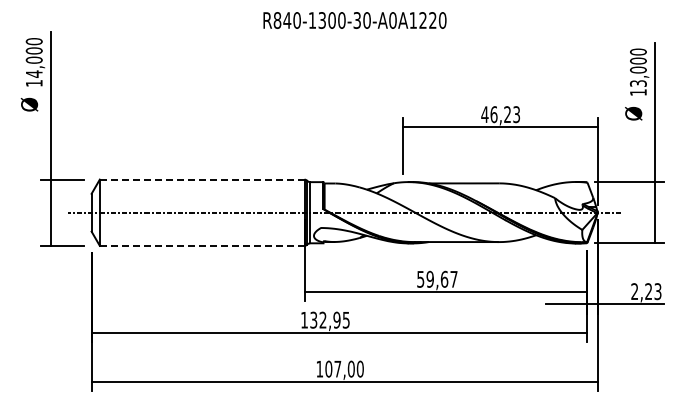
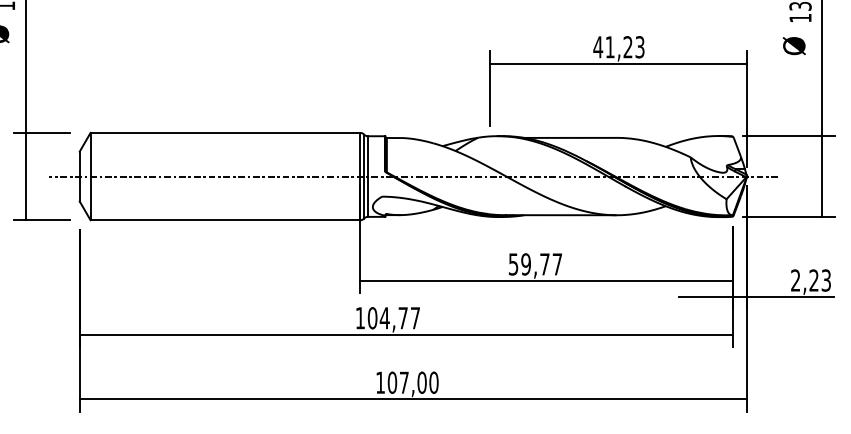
text: (493, 114) -> (609, 47), 46,23 -> 41,23
line: (201, 179) -> (224, 132), dashed -> solid
line: (202, 245) -> (225, 219), dashed -> solid
text: (444, 278) -> (544, 263), 59,67 -> 59,77
text: (329, 319) -> (393, 317), 132,95 -> 104,77

